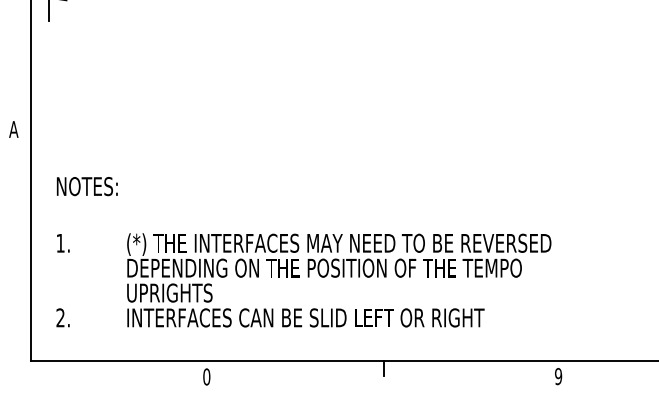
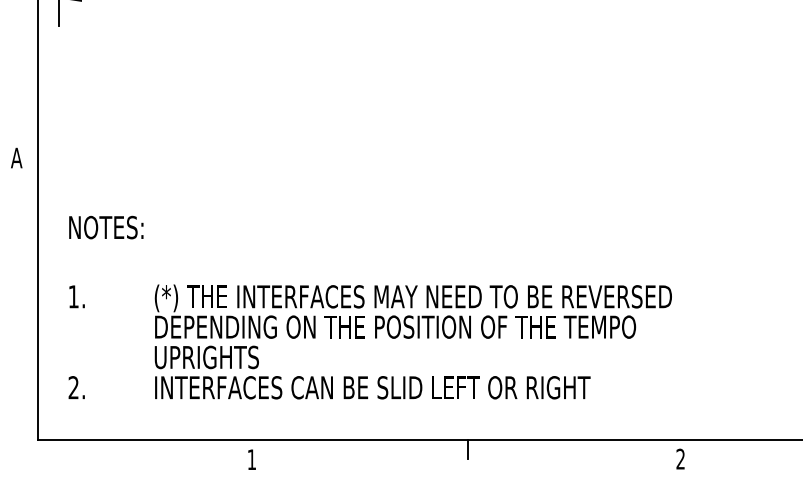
text: (206, 376) -> (251, 459), 0 -> 1
text: (558, 376) -> (680, 459), 9 -> 2

